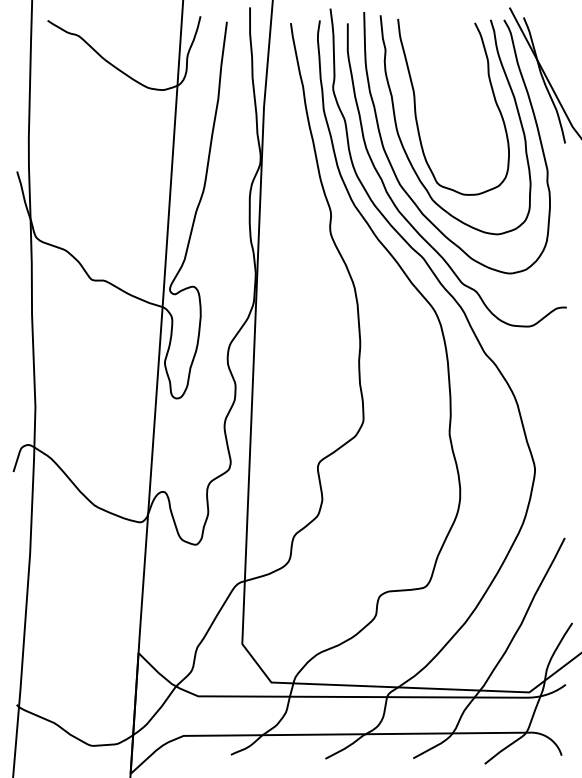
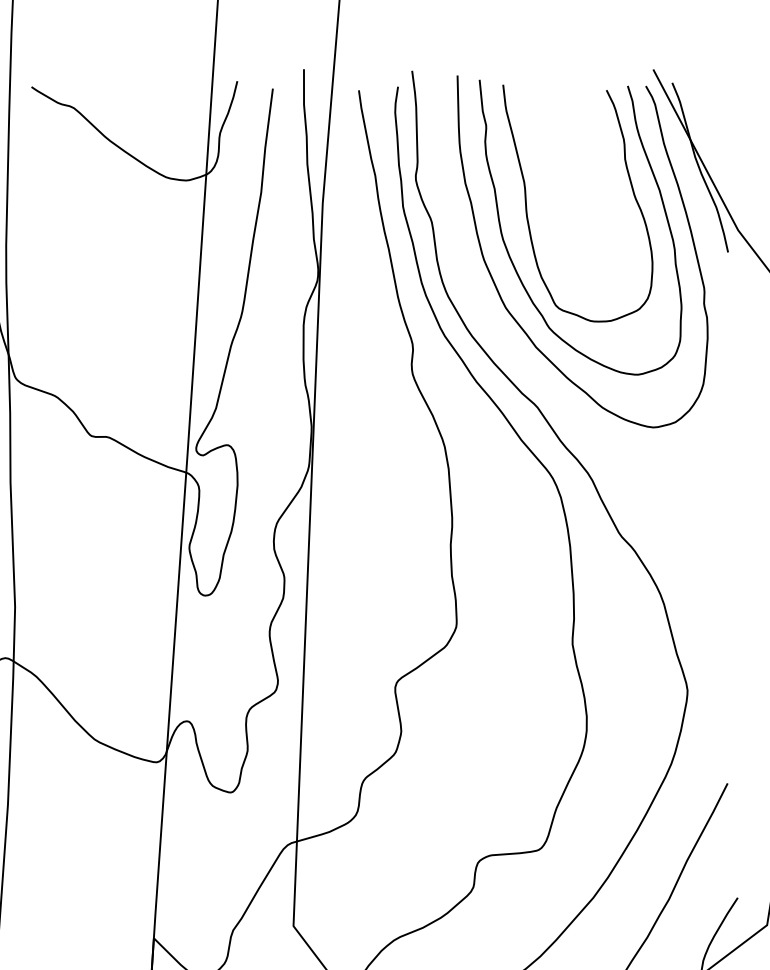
curve: (409, 221) -> (518, 357), removed

